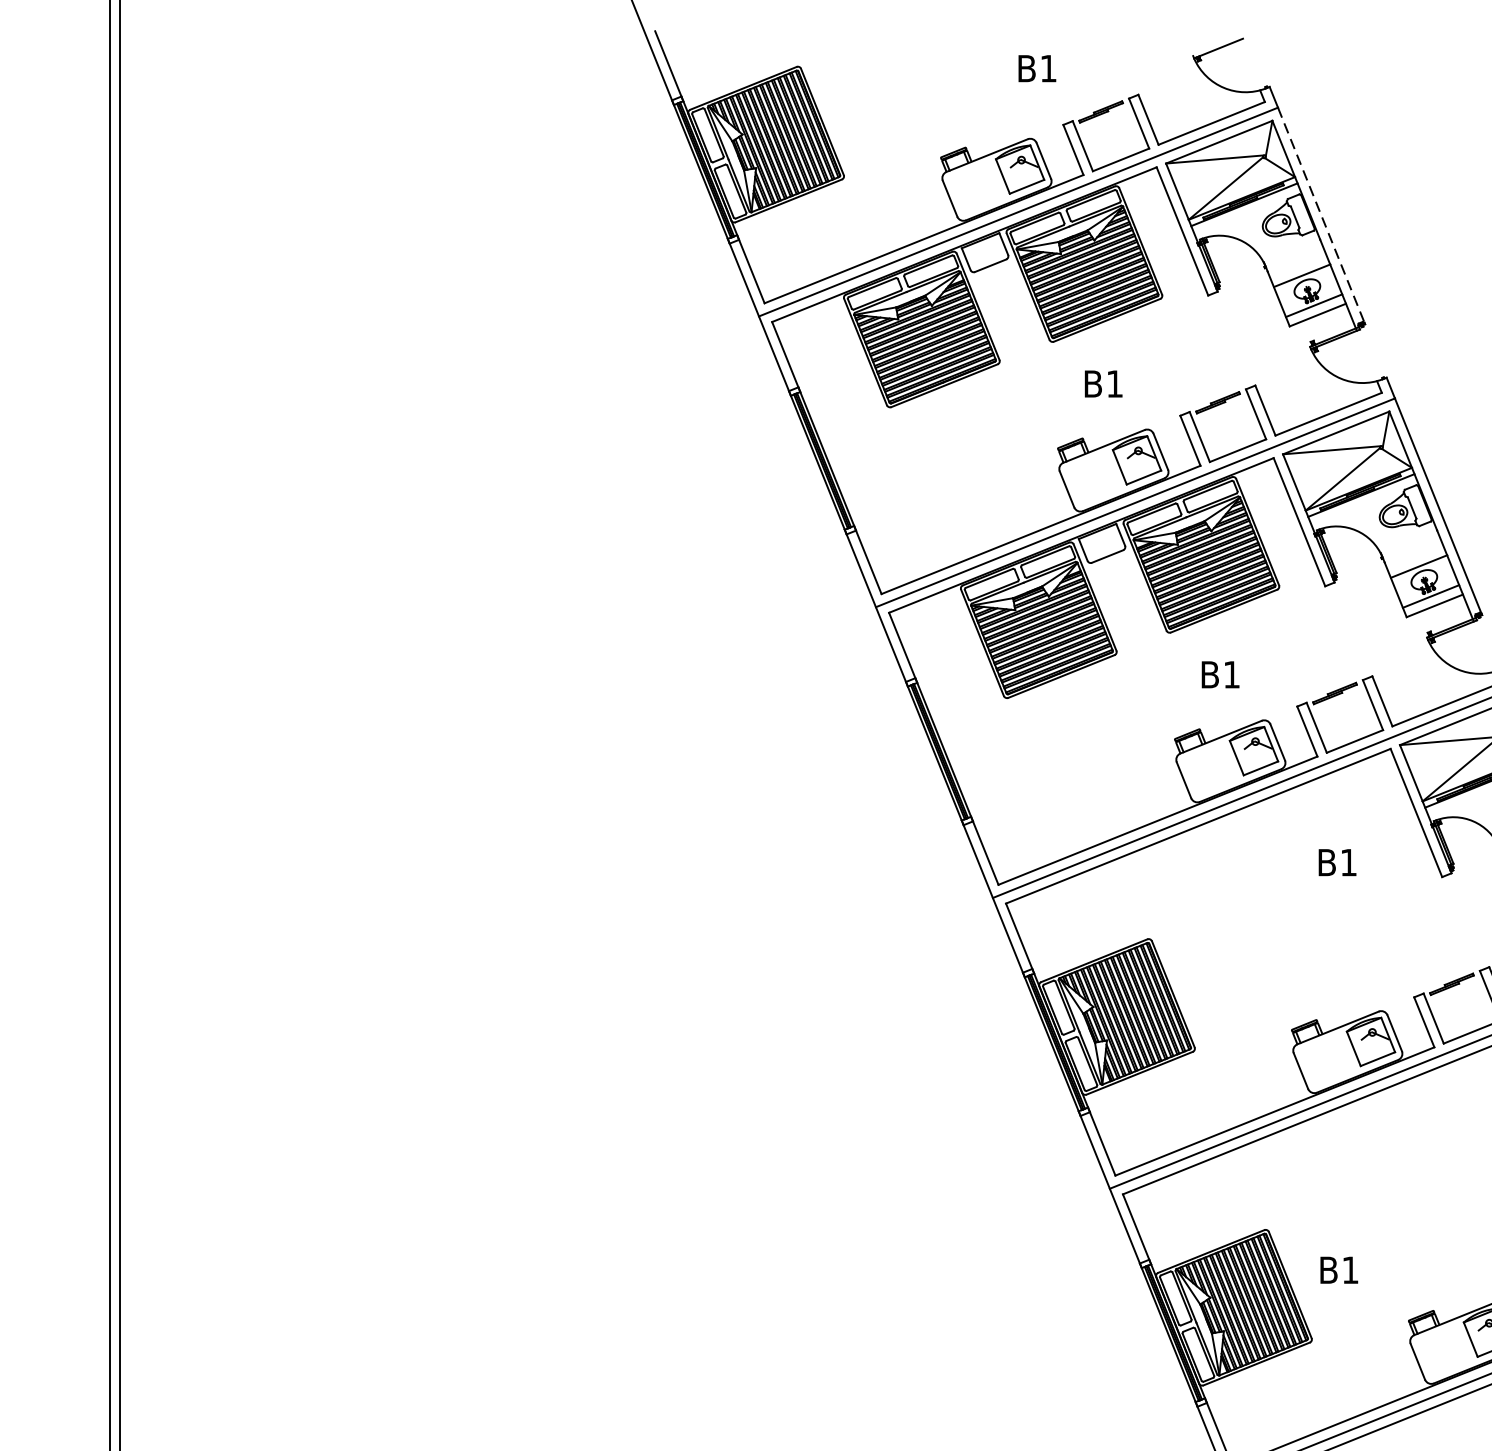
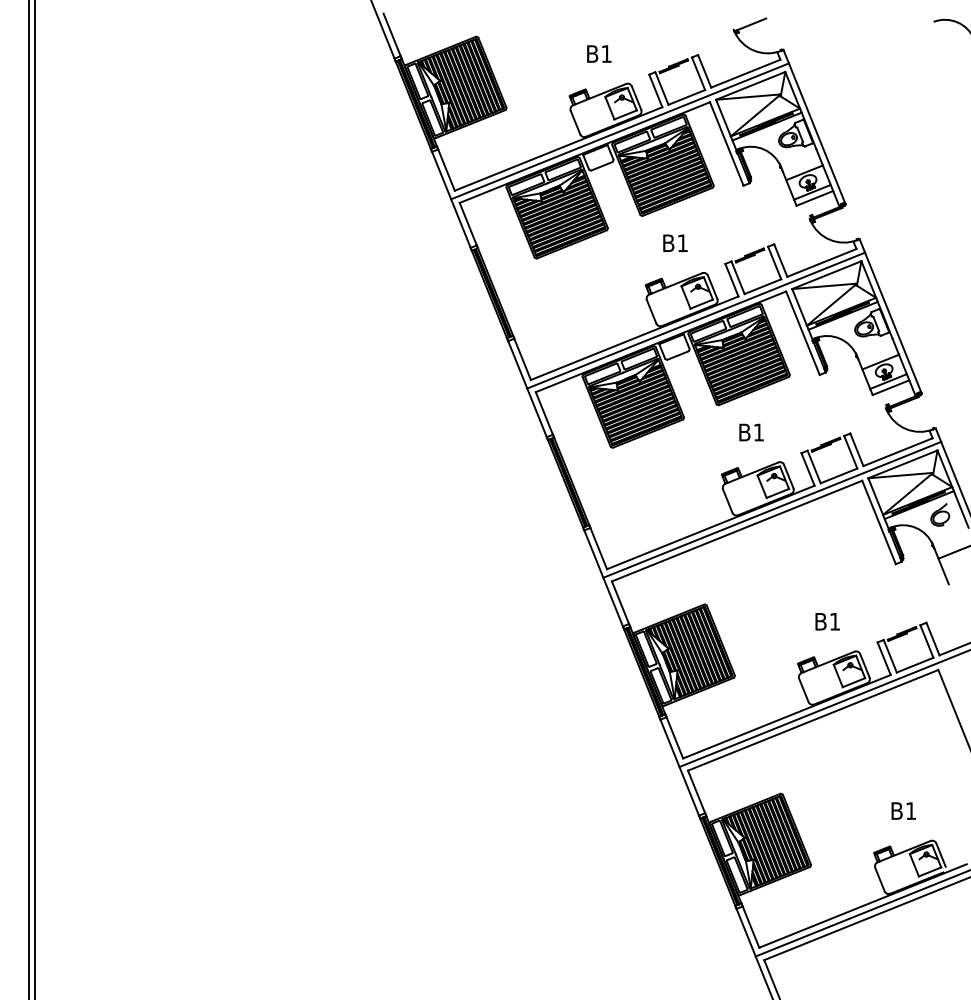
text: (1037, 67) -> (599, 53), moved
line: (1321, 215) -> (817, 133), dashed -> solid
text: (1337, 862) -> (827, 621), moved
text: (1338, 1269) -> (903, 810), moved

